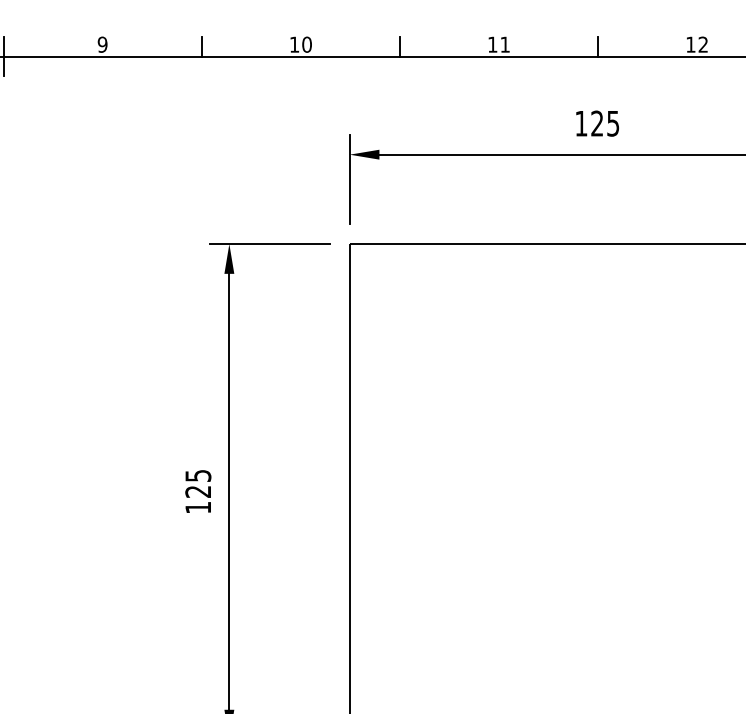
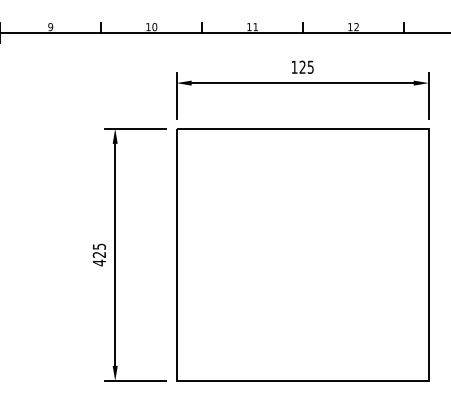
text: (198, 506) -> (99, 262), 125 -> 425

